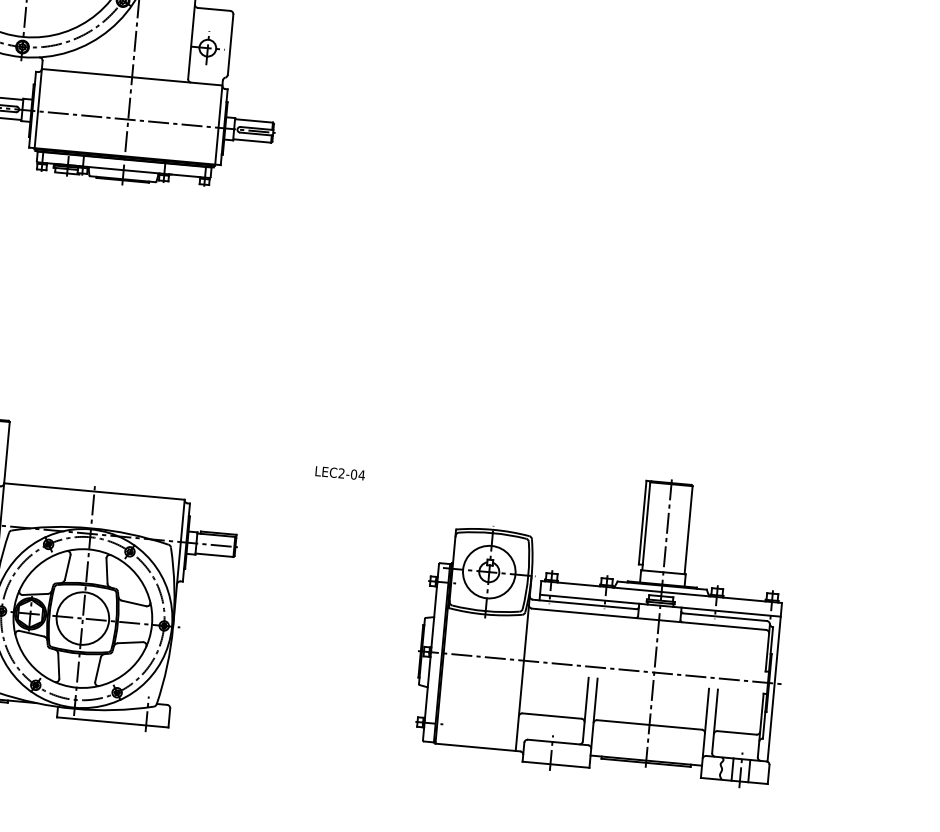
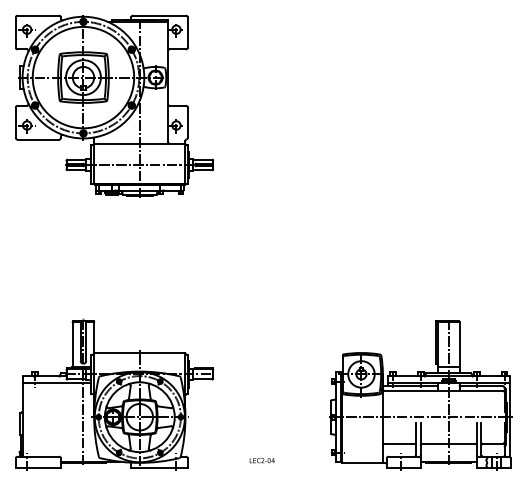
text: (338, 472) -> (261, 460), moved
part: (602, 624) -> (420, 395), moved

